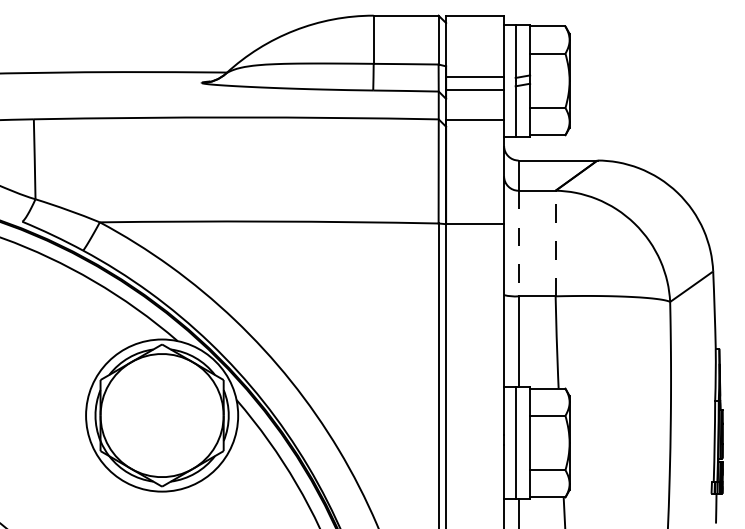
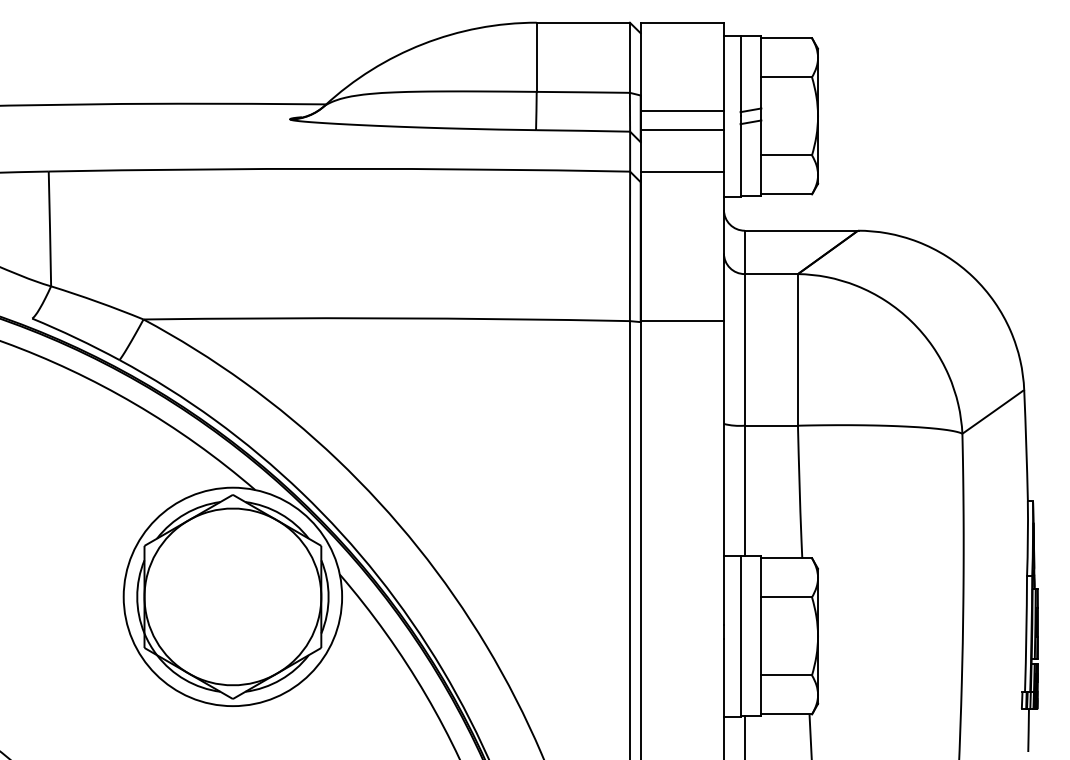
line: (518, 243) -> (744, 349), dashed -> solid
line: (555, 243) -> (797, 349), dashed -> solid

